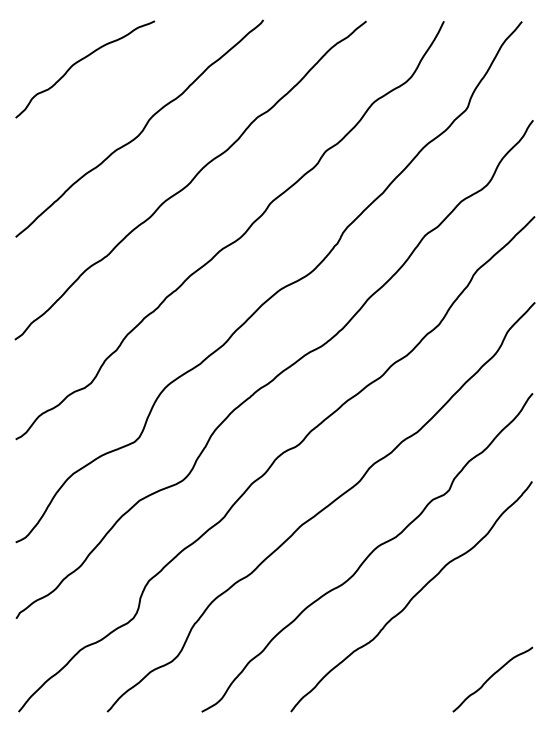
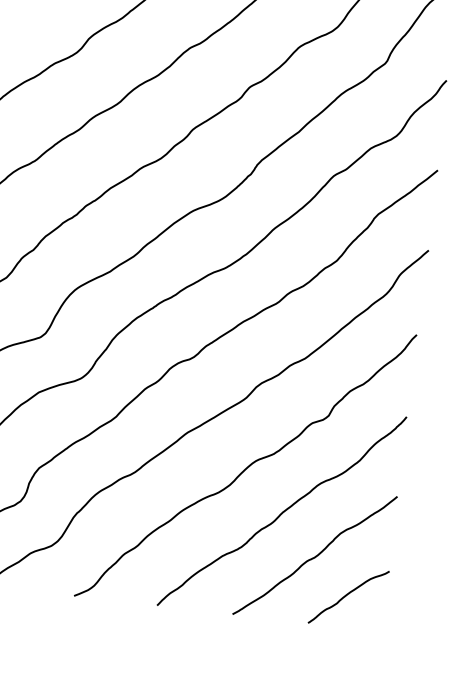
curve: (452, 639) -> (315, 555), added

